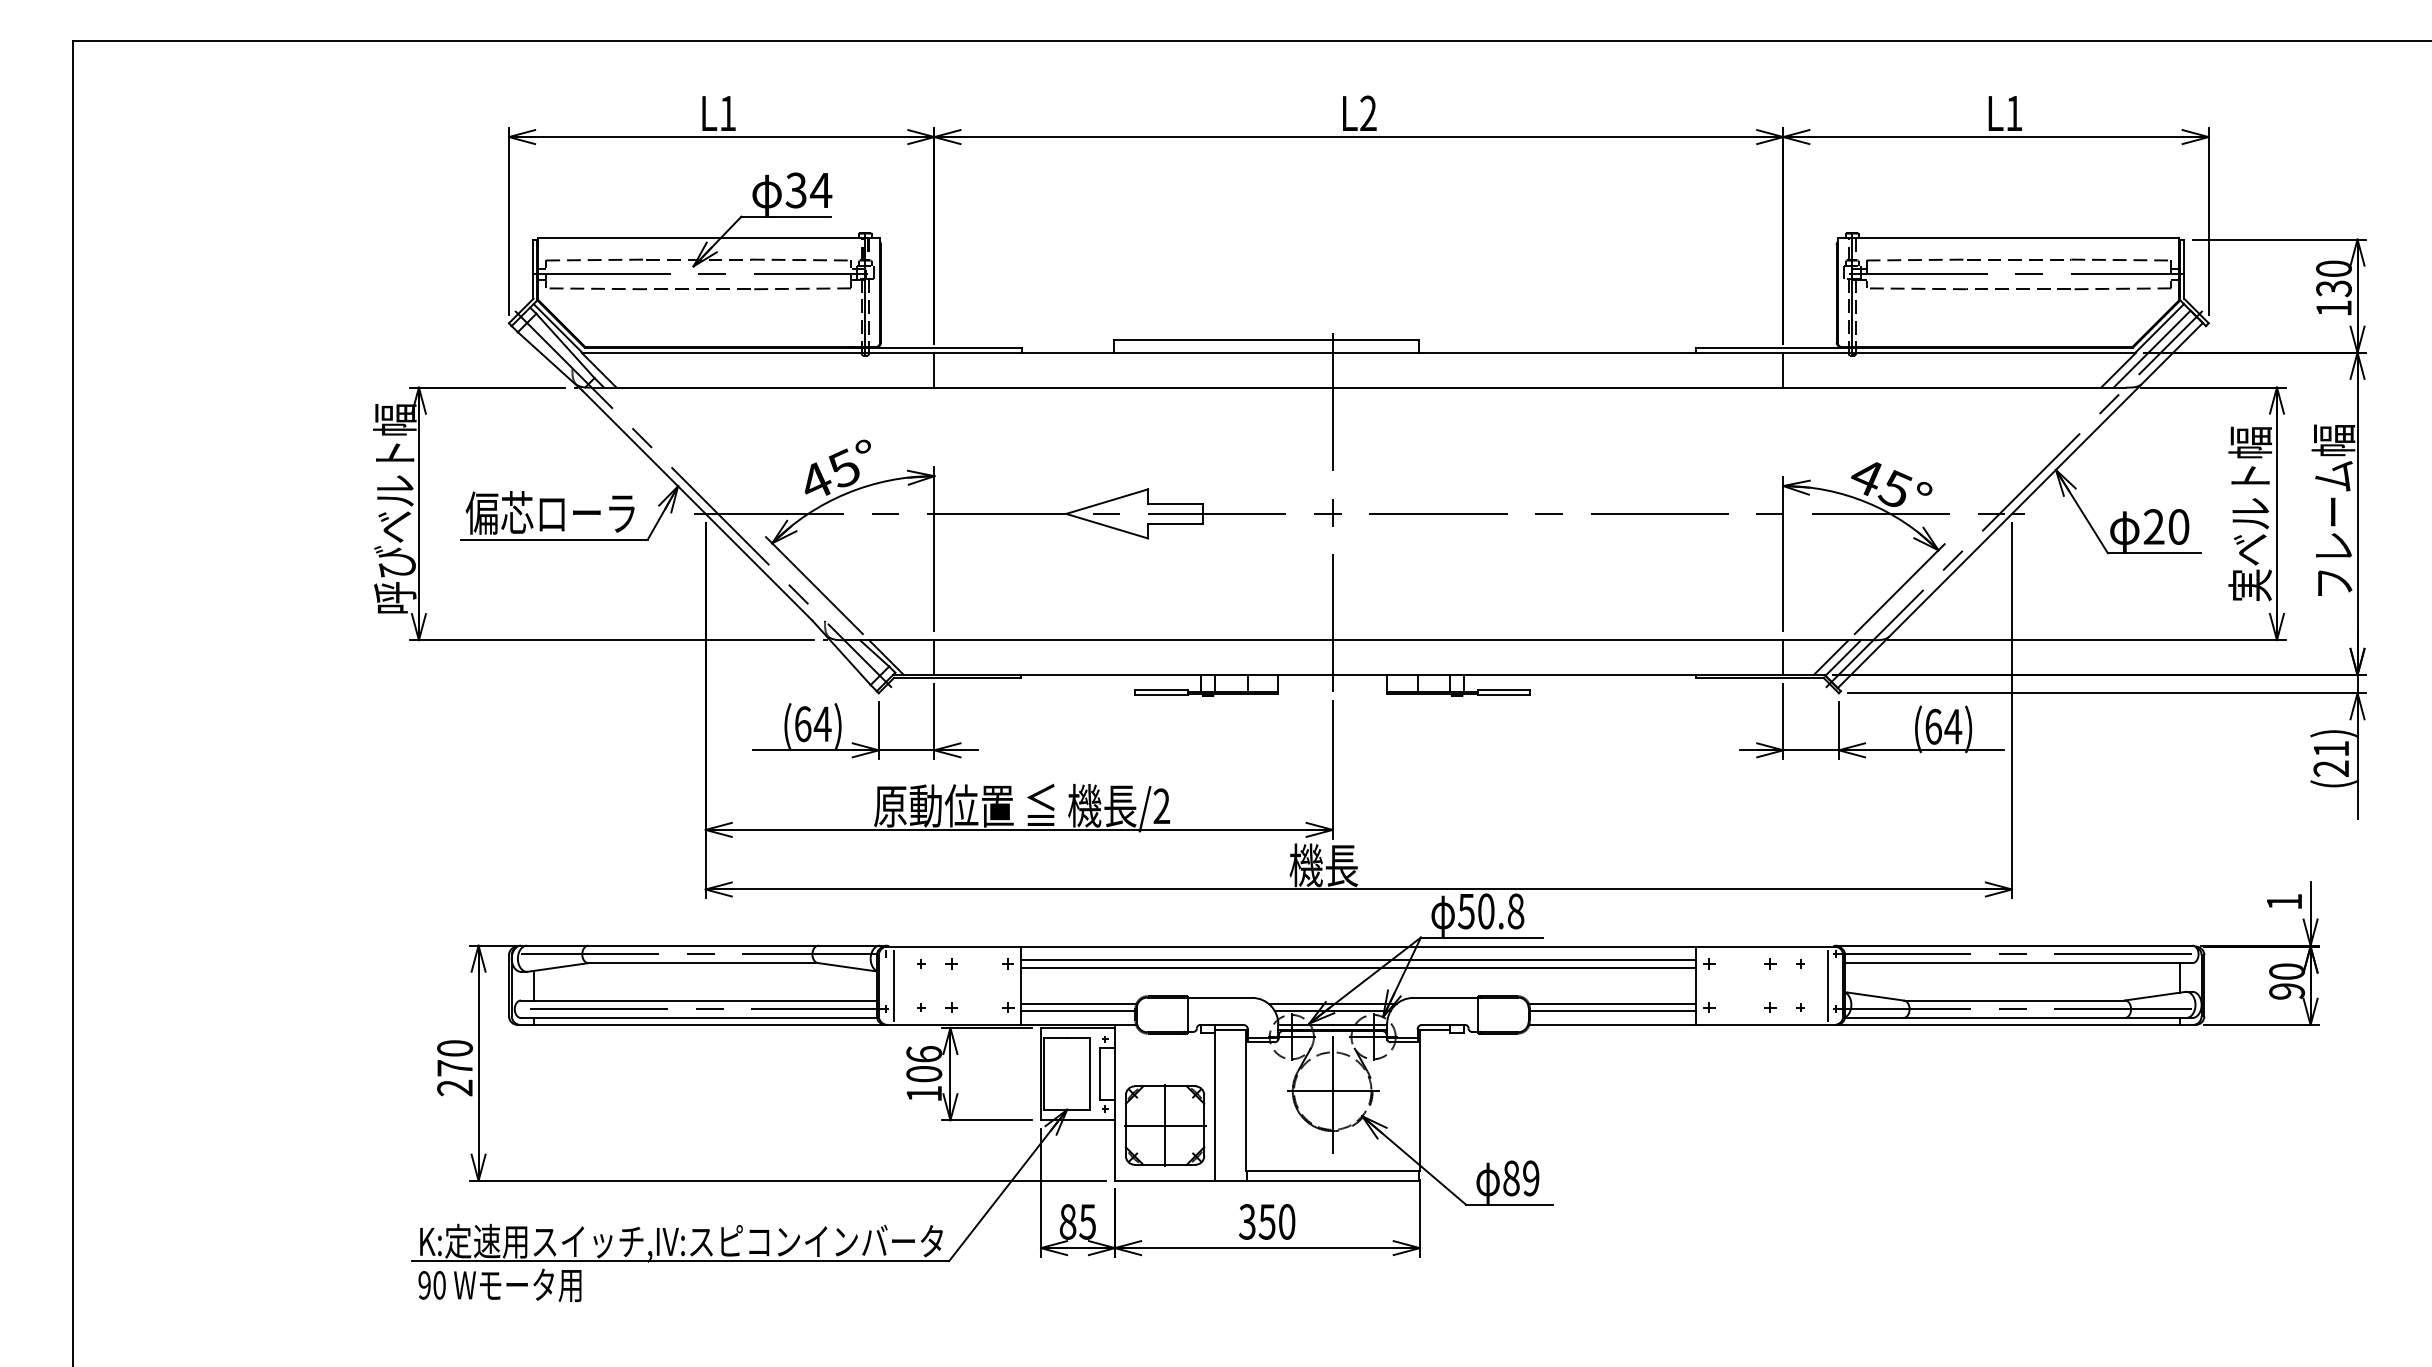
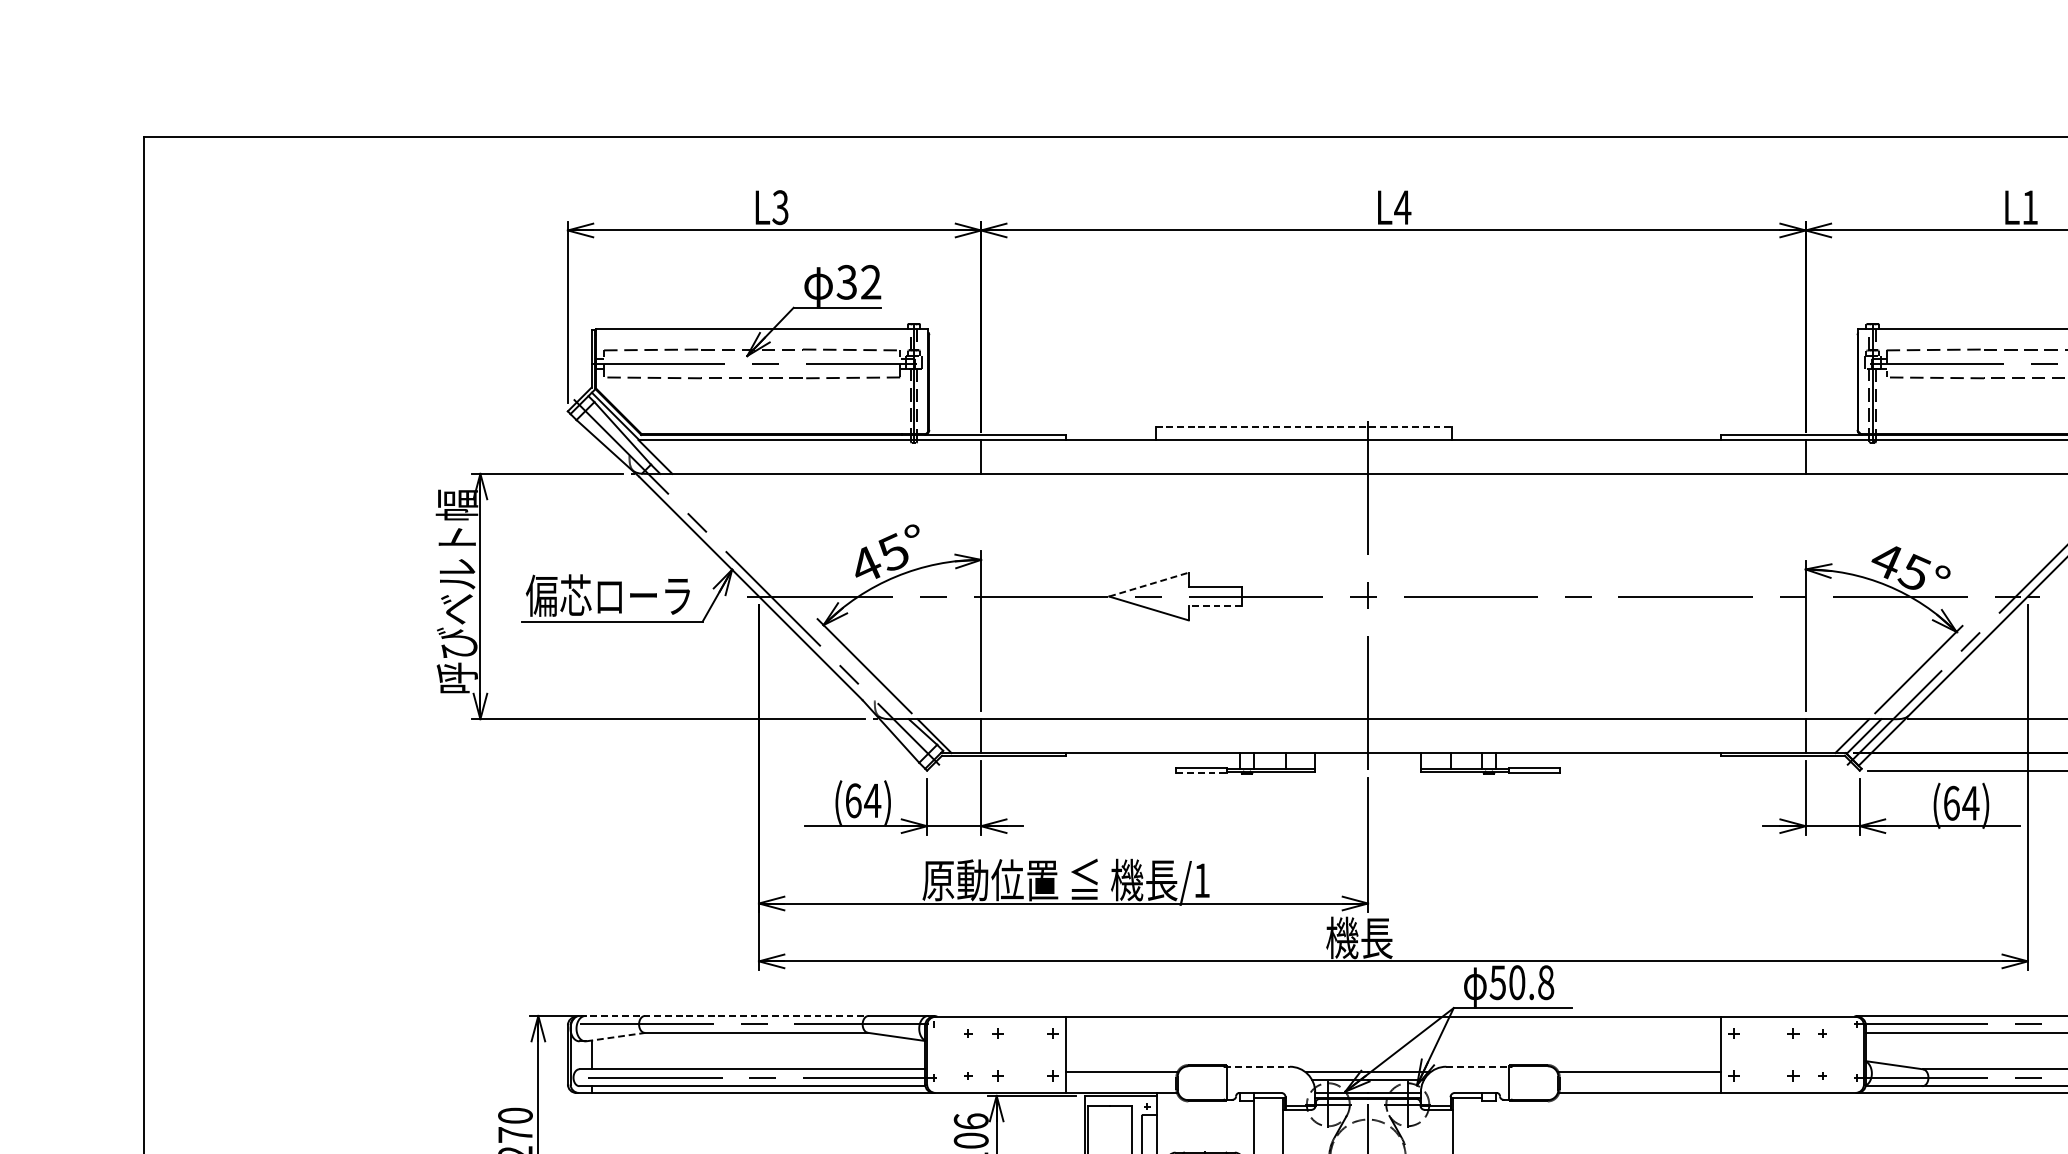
text: (1368, 112) -> (1402, 206), L2 -> L4
text: (727, 113) -> (780, 207), L1 -> L3
text: (820, 189) -> (870, 281), 34 -> 32
line: (1267, 339) -> (1304, 427), solid -> dashed
line: (1107, 501) -> (1149, 584), solid -> dashed
line: (1174, 523) -> (1214, 605), solid -> dashed
line: (1162, 695) -> (1202, 772), solid -> dashed
text: (1161, 805) -> (1201, 879), /2 -> /1
line: (669, 945) -> (723, 1015), solid -> dashed
line: (1358, 960) -> (1393, 1030), removed
line: (558, 967) -> (615, 1037), solid -> dashed
line: (1358, 967) -> (1393, 1037), removed
line: (894, 985) -> (942, 1054), removed
line: (1827, 985) -> (1848, 1054), removed
line: (1218, 997) -> (1257, 1066), solid -> dashed
line: (1447, 997) -> (1479, 1066), solid -> dashed
line: (1078, 1011) -> (1121, 1079), removed
line: (1612, 1011) -> (1639, 1079), removed

